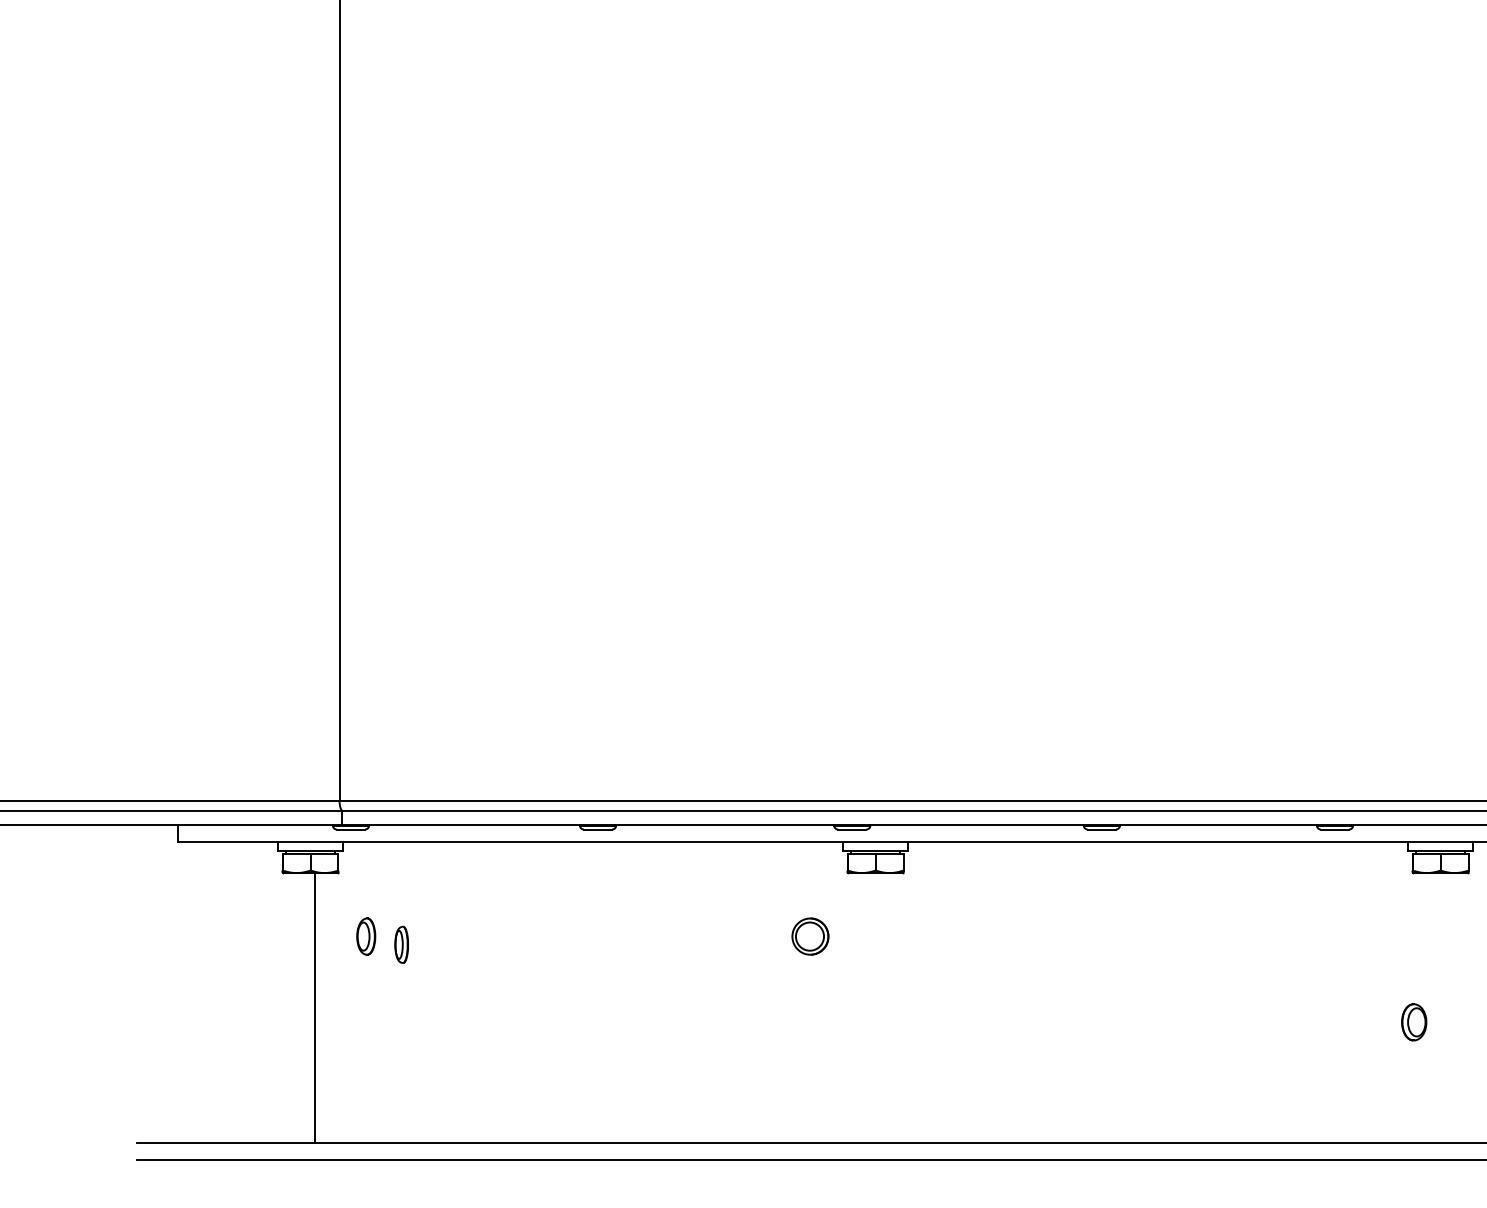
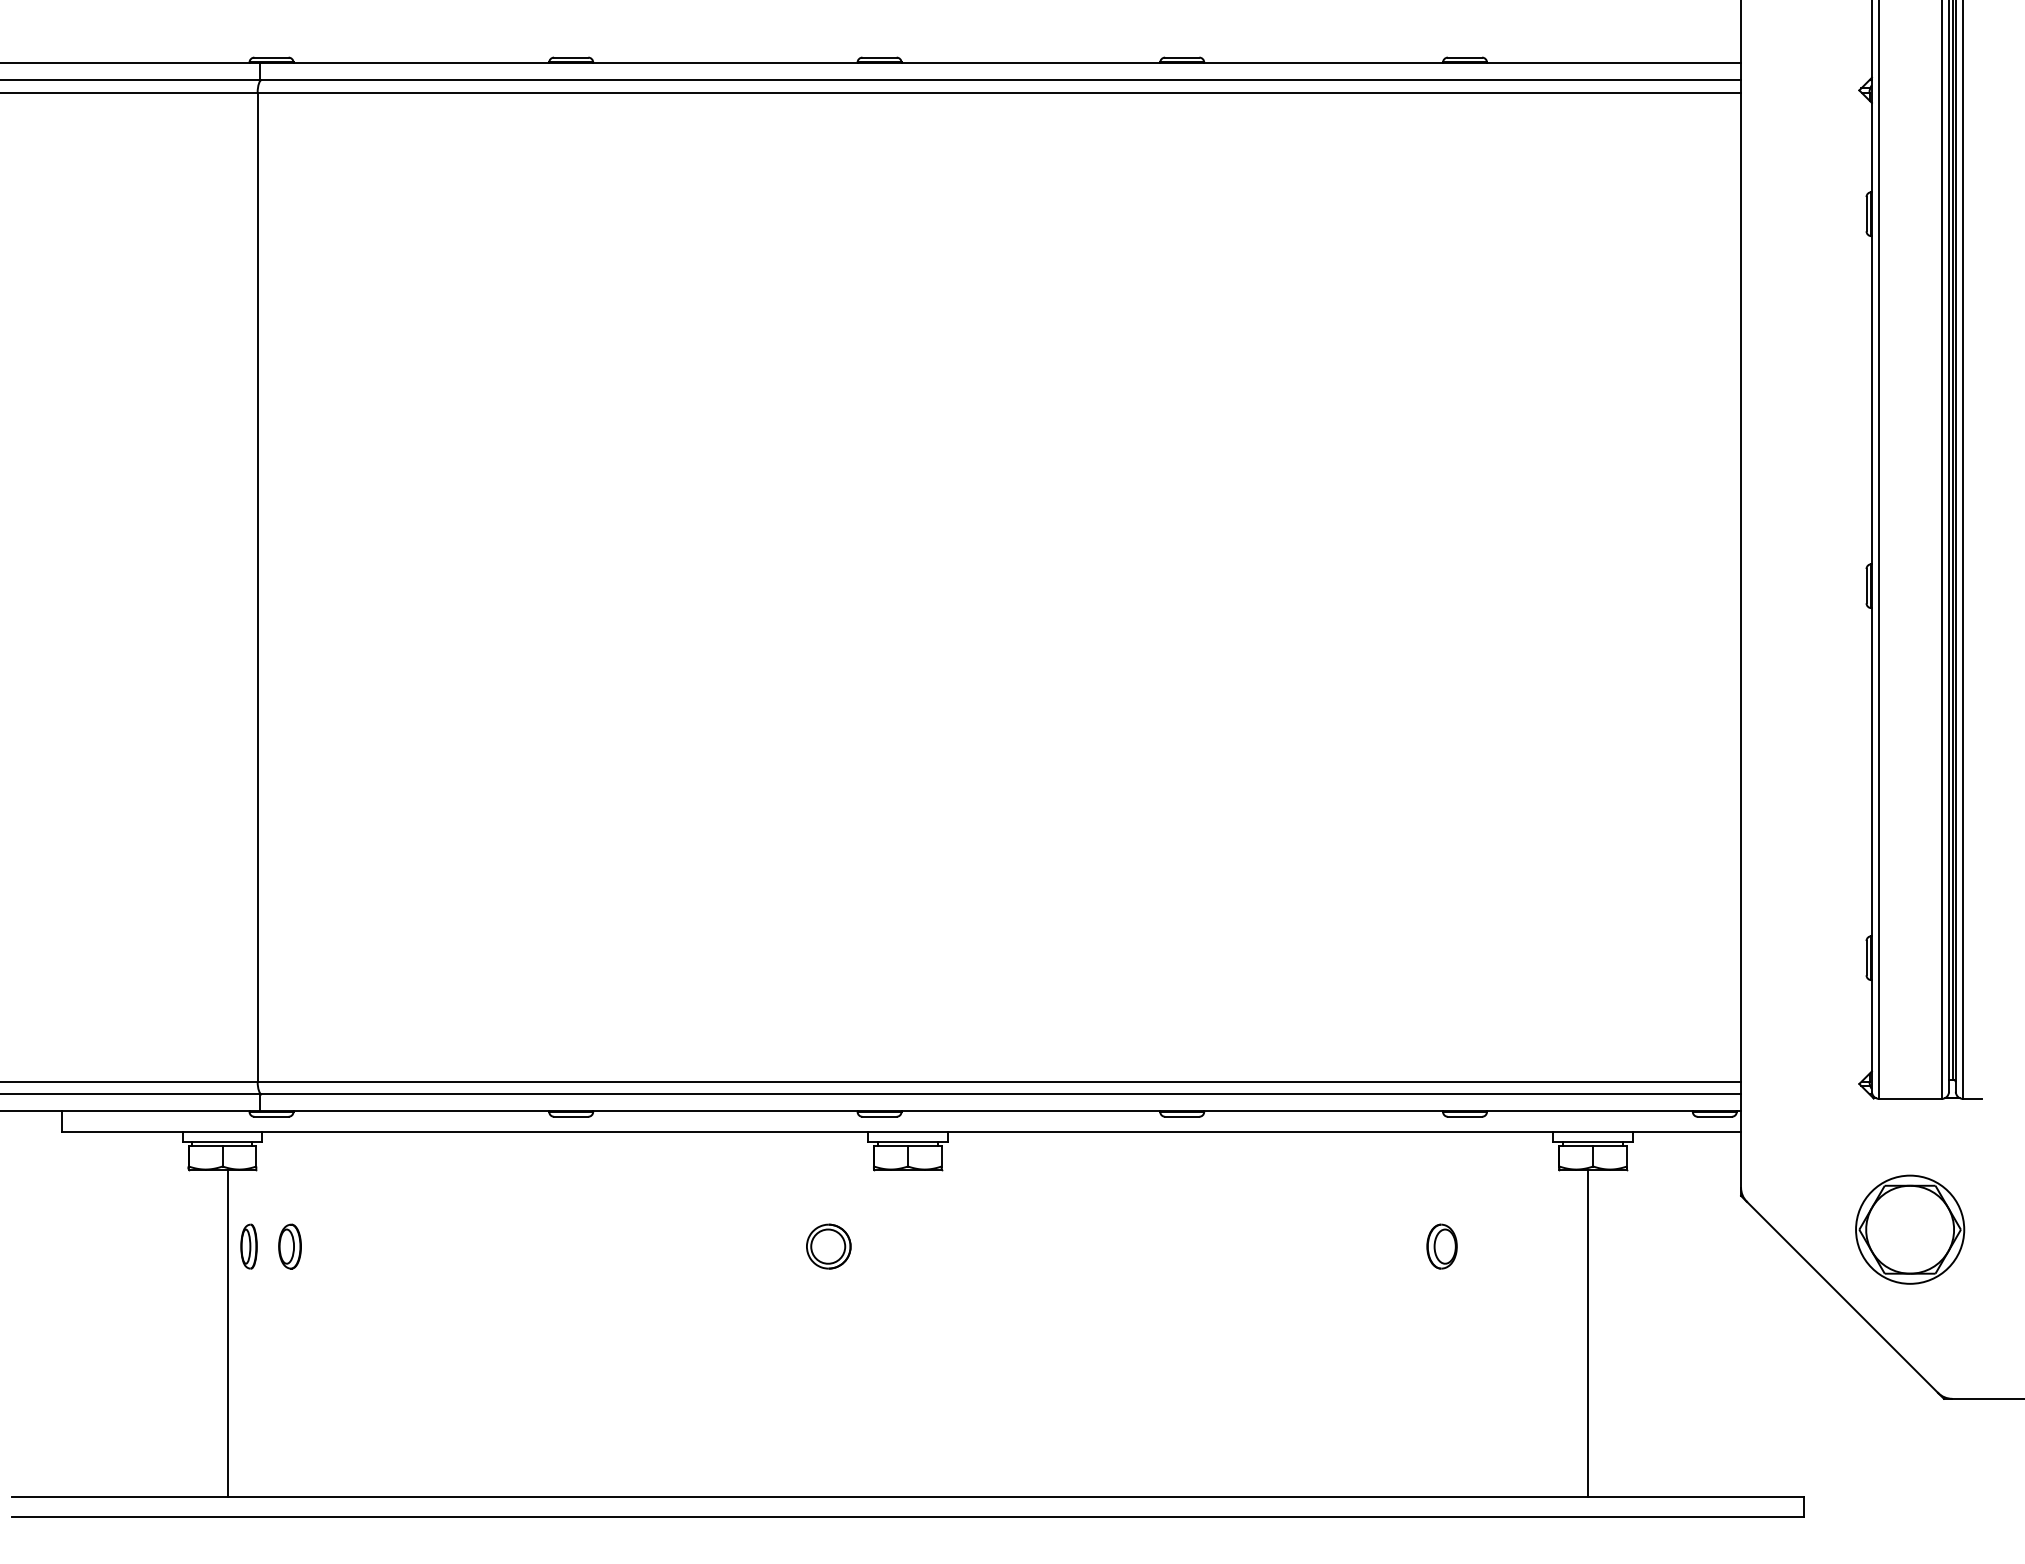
part: (401, 944) -> (248, 1246), moved
line: (1435, 1007) -> (1587, 1332), added
part: (1413, 1022) -> (1441, 1246), moved

